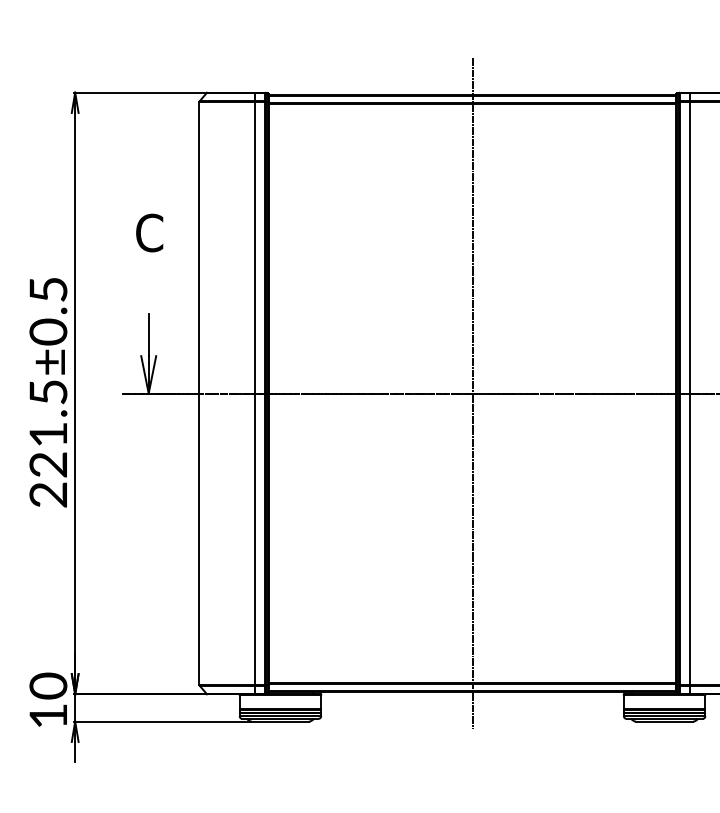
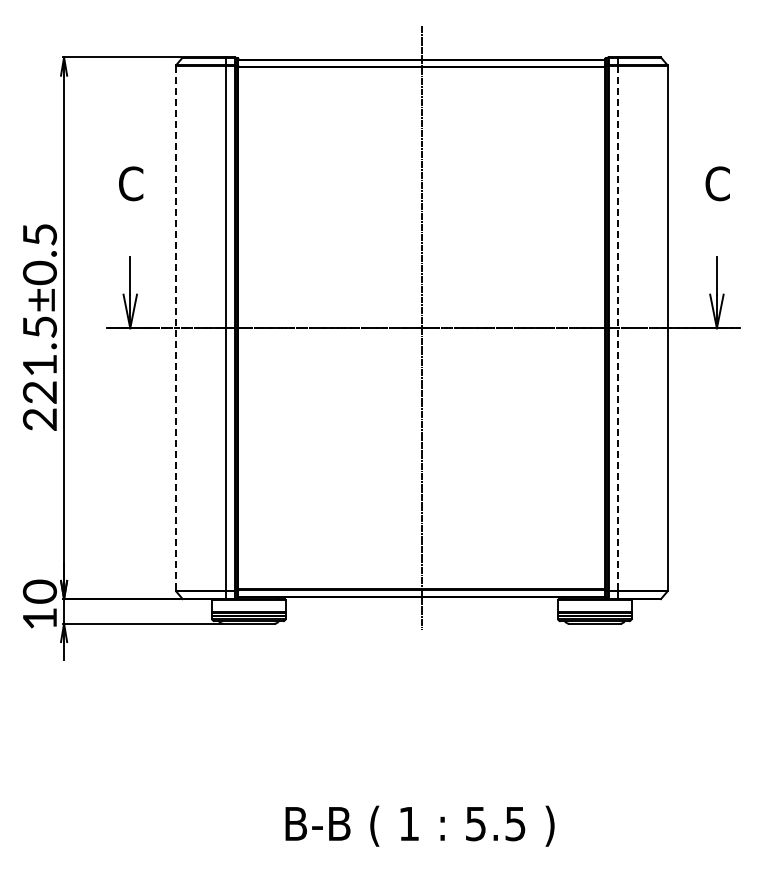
line: (198, 393) -> (175, 328), solid -> dashed
line: (689, 393) -> (617, 328), solid -> dashed

